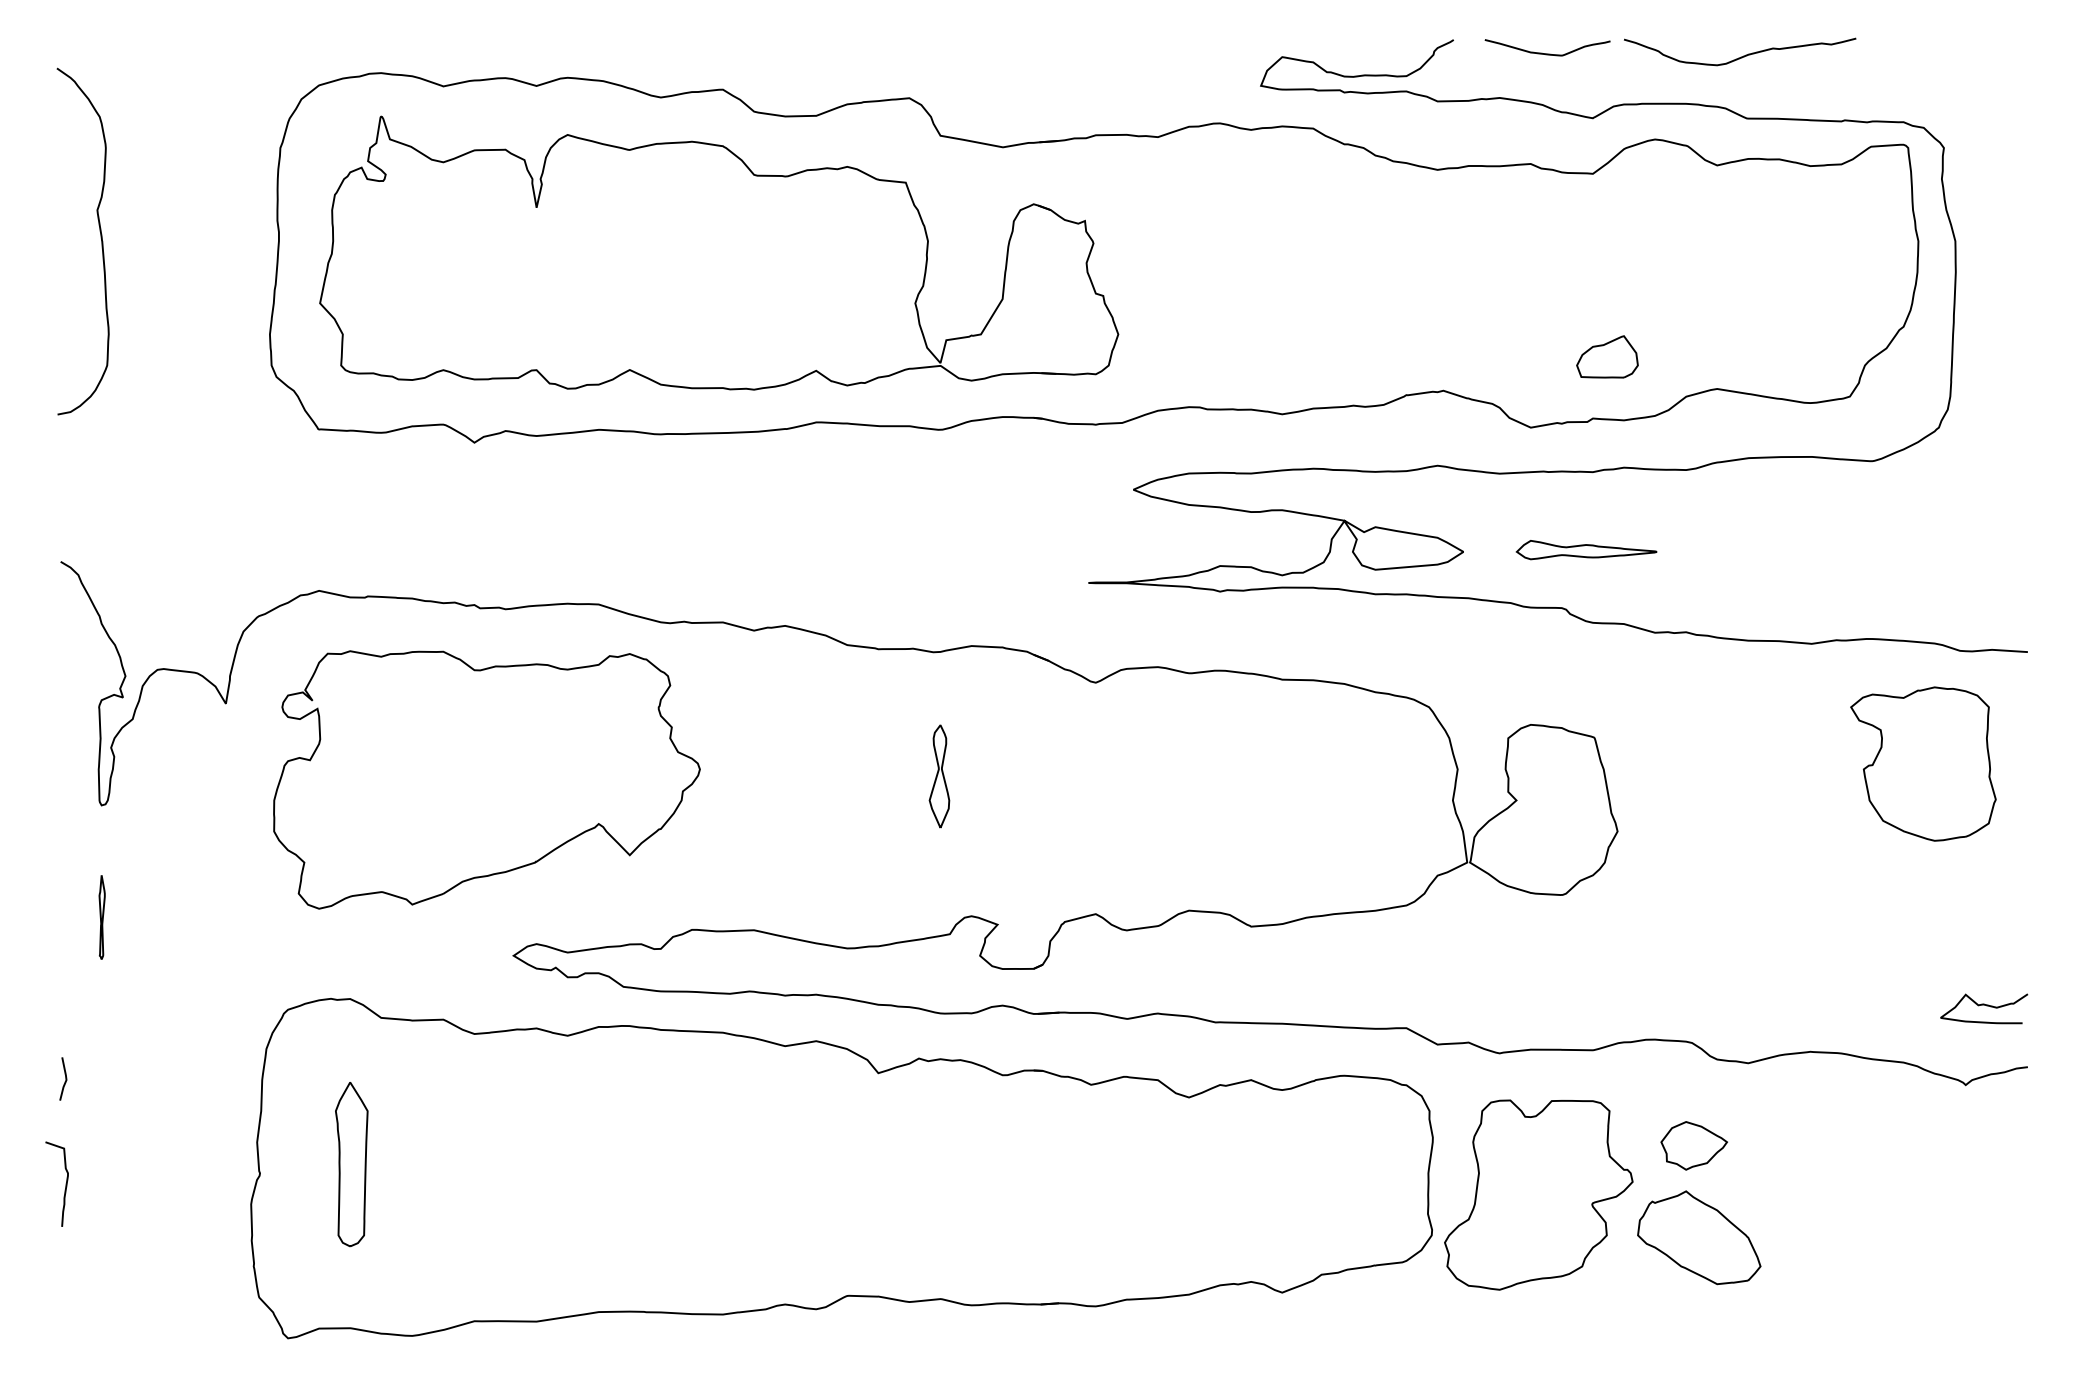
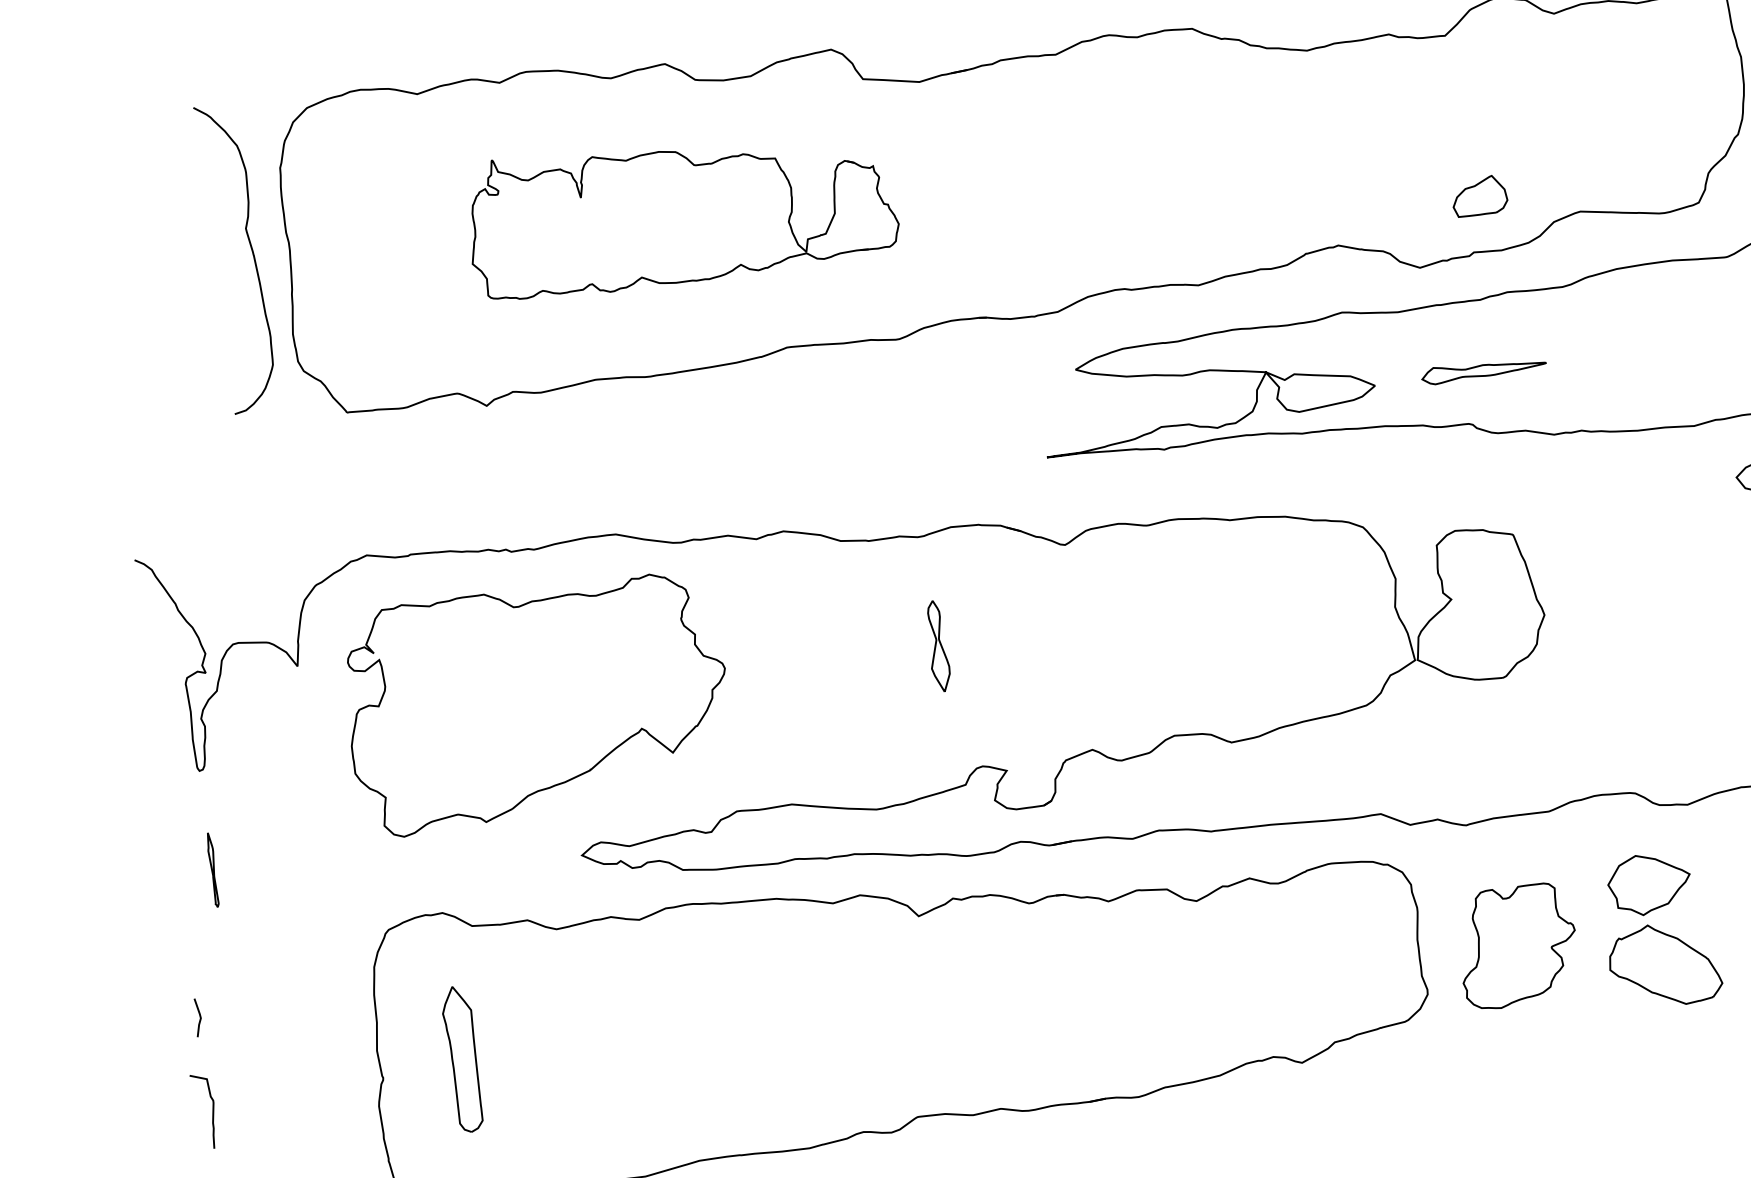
curve: (100, 238) -> (252, 253), moved
part: (719, 252) -> (681, 208), size x0.6
part: (1693, 1145) -> (1648, 884), size x1.4
part: (1538, 1194) -> (1517, 945), size x0.7

